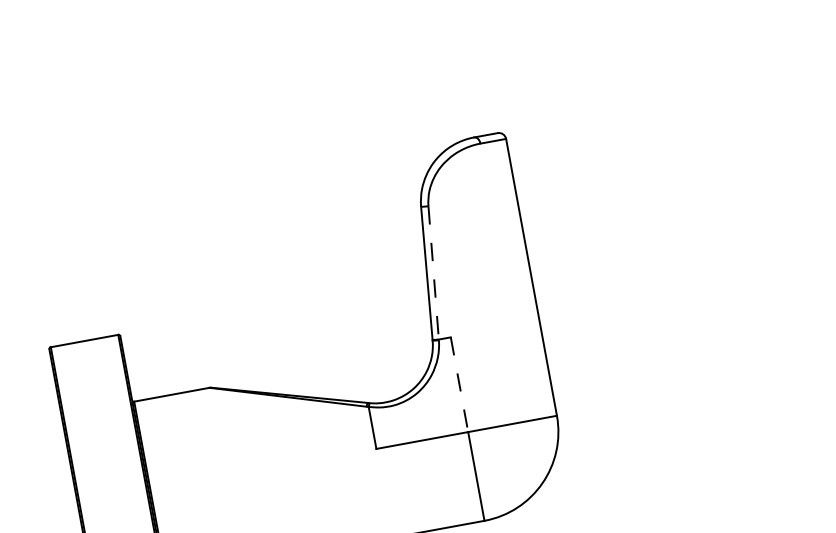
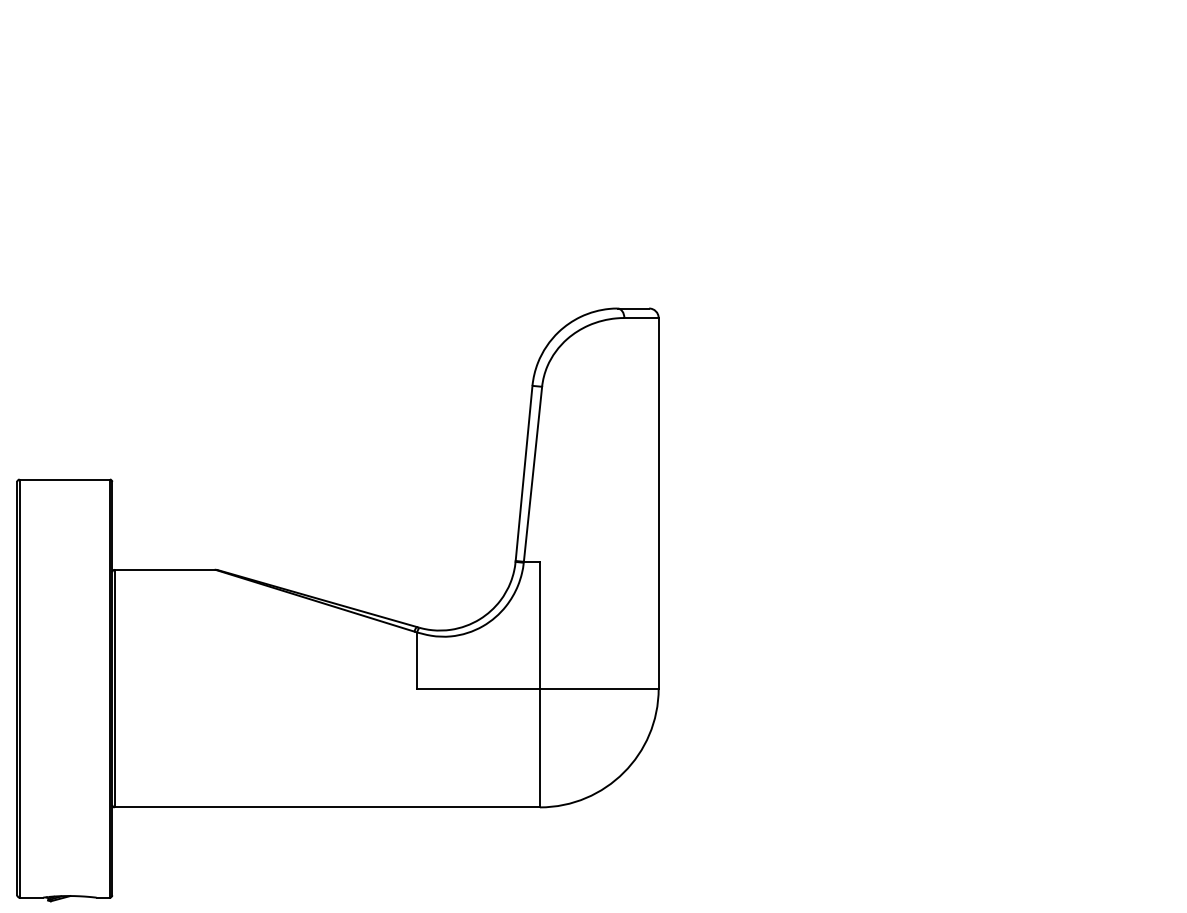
line: (434, 272) -> (533, 474), dashed -> solid
line: (459, 384) -> (539, 625), dashed -> solid

